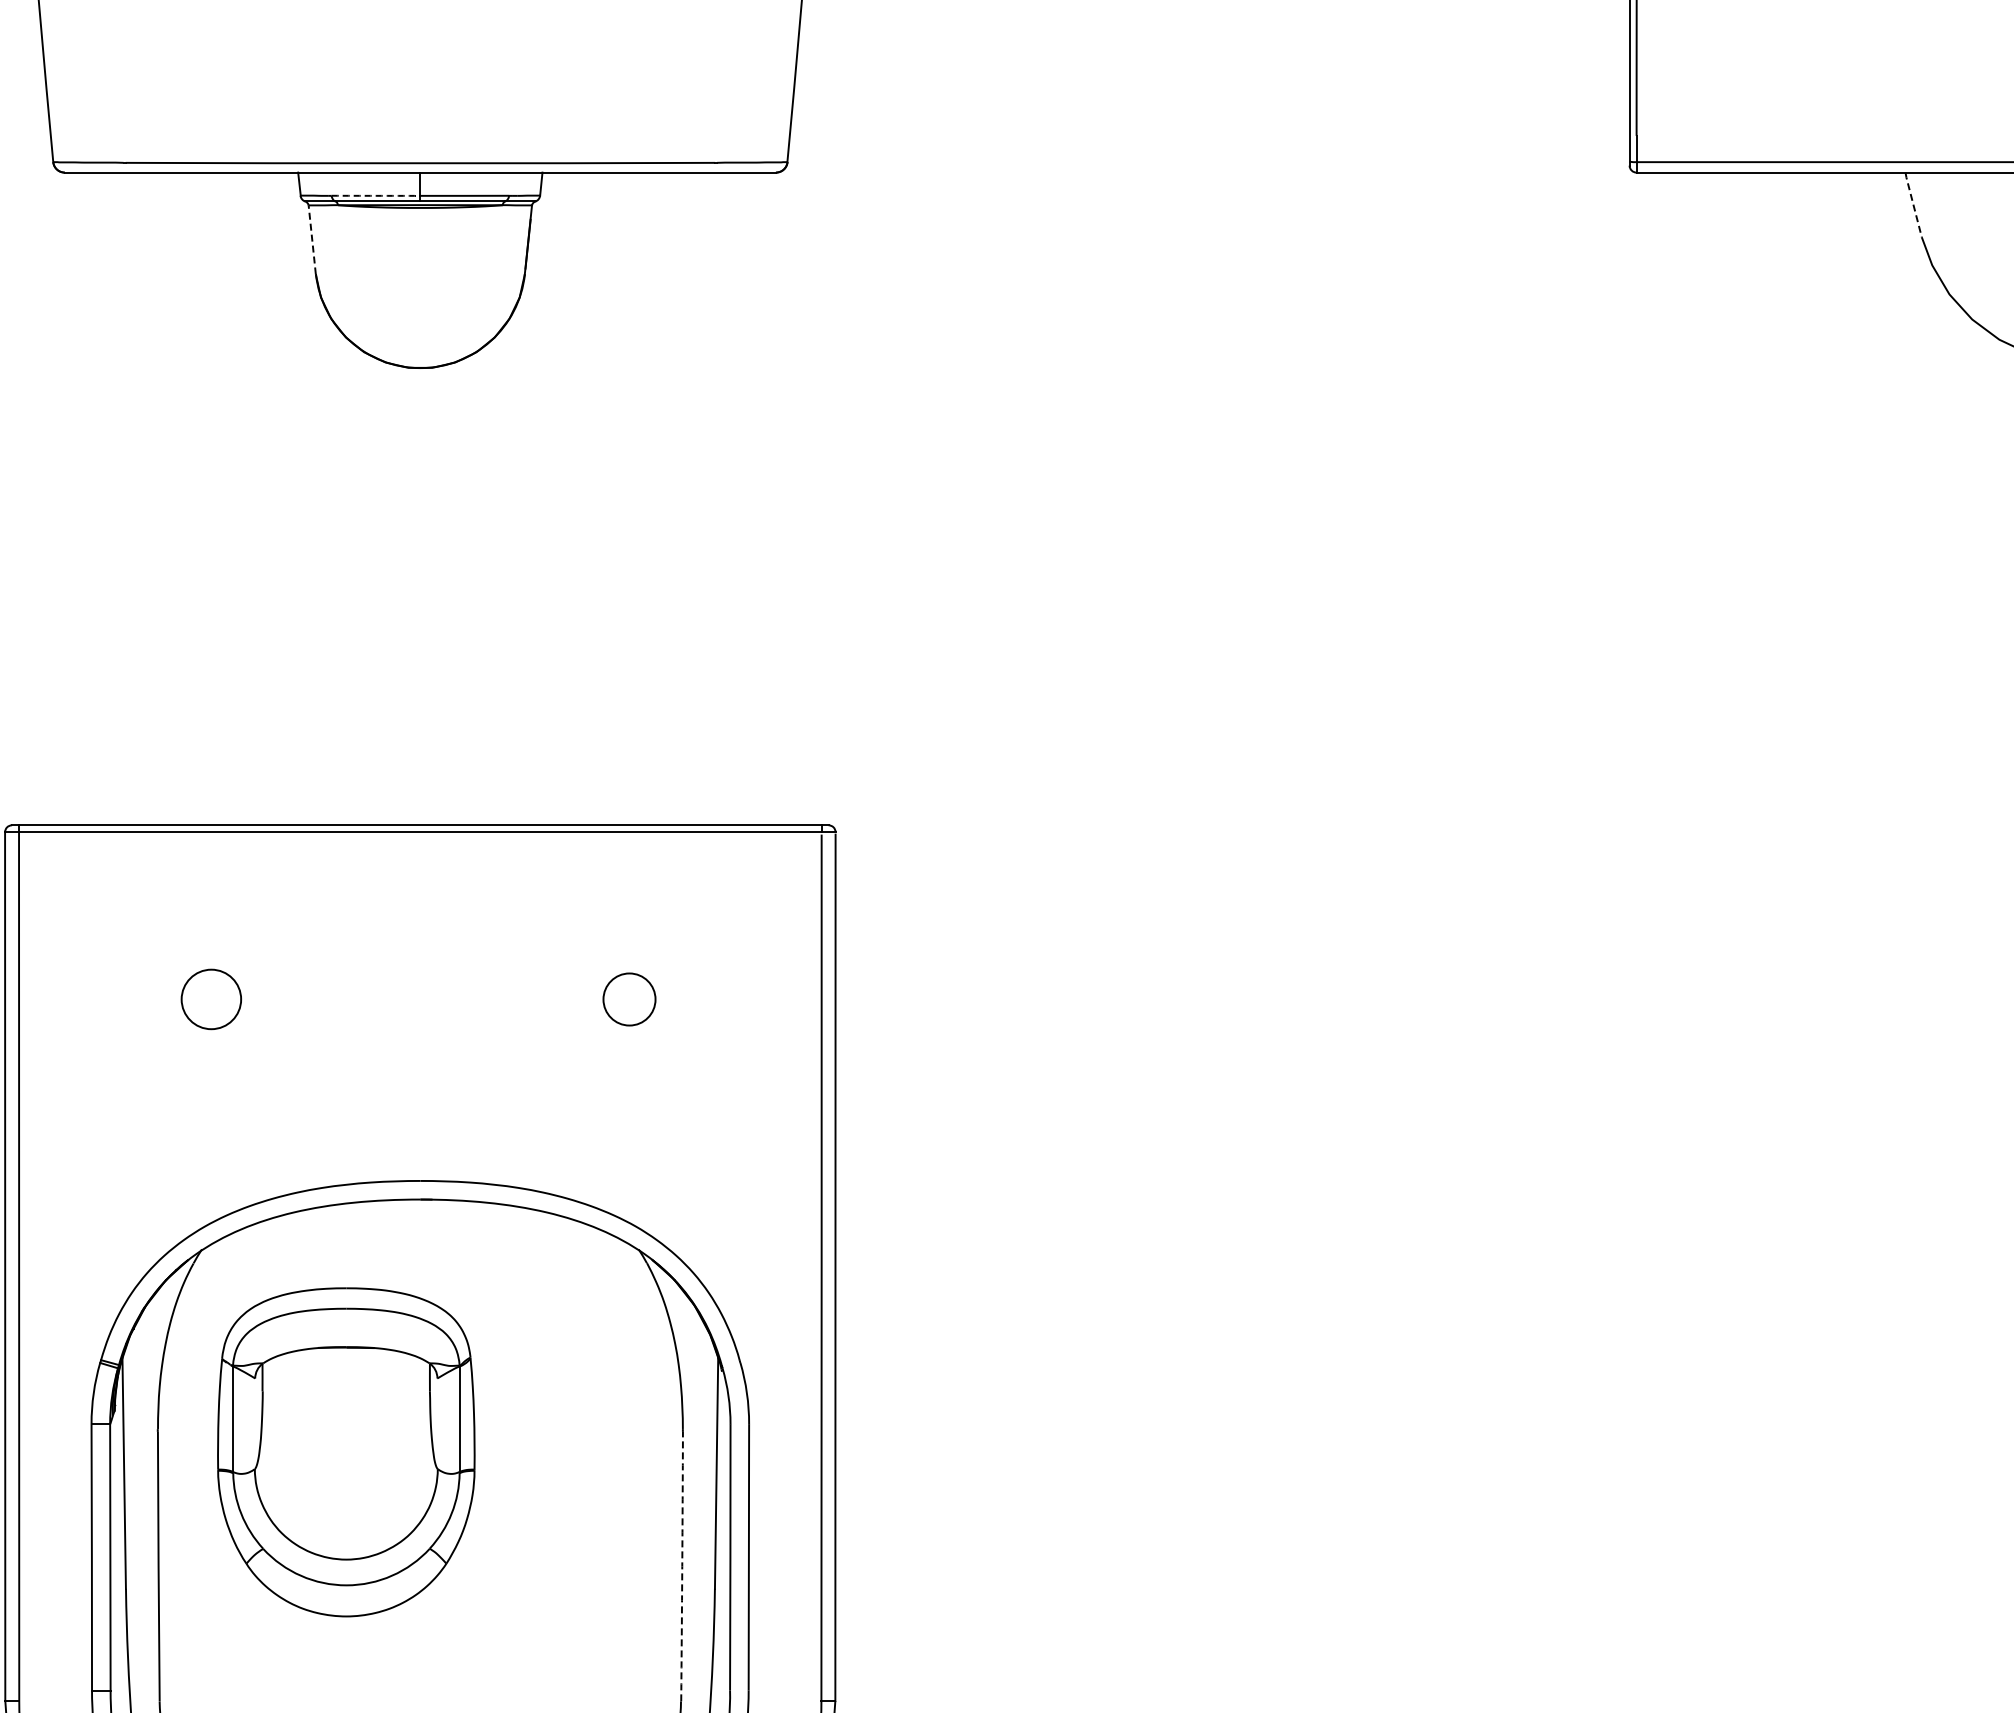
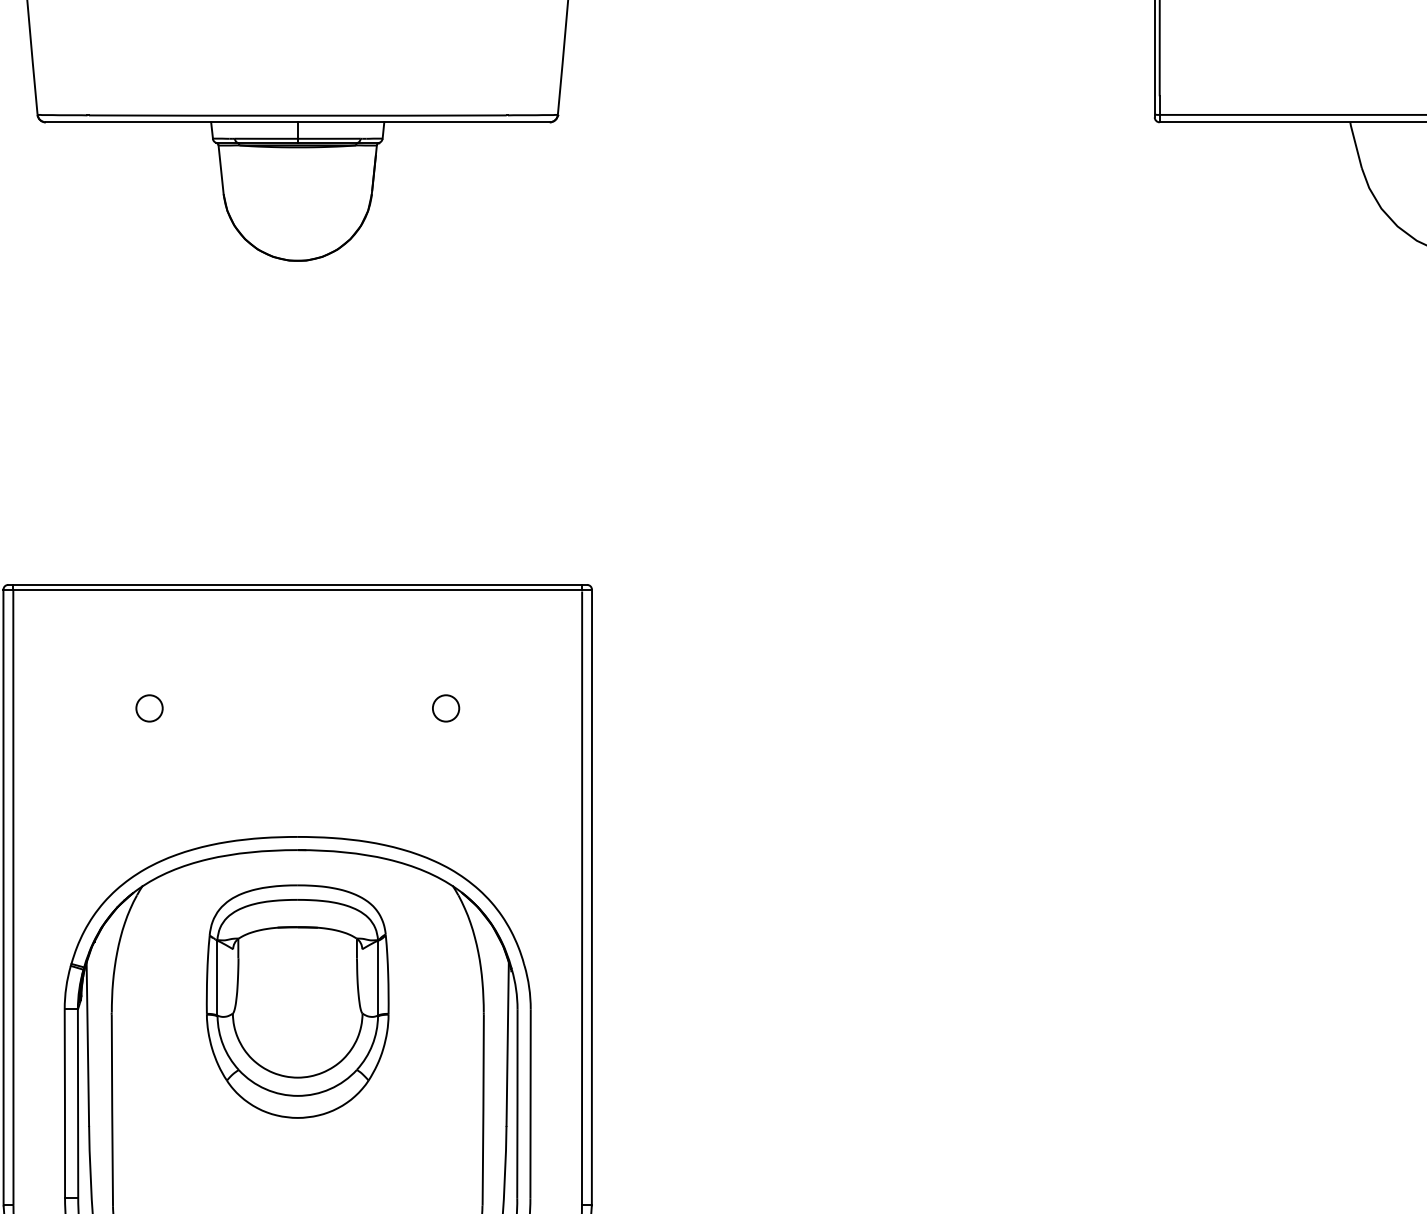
arc: (376, 195) -> (266, 138), dashed -> solid
line: (1913, 204) -> (1355, 144), dashed -> solid
line: (312, 239) -> (221, 169), dashed -> solid
circle: (210, 999) -> (149, 708), size x0.62
circle: (629, 999) -> (445, 708), size x0.71
part: (346, 1452) -> (297, 1001), moved
arc: (682, 1566) -> (483, 1110), dashed -> solid

